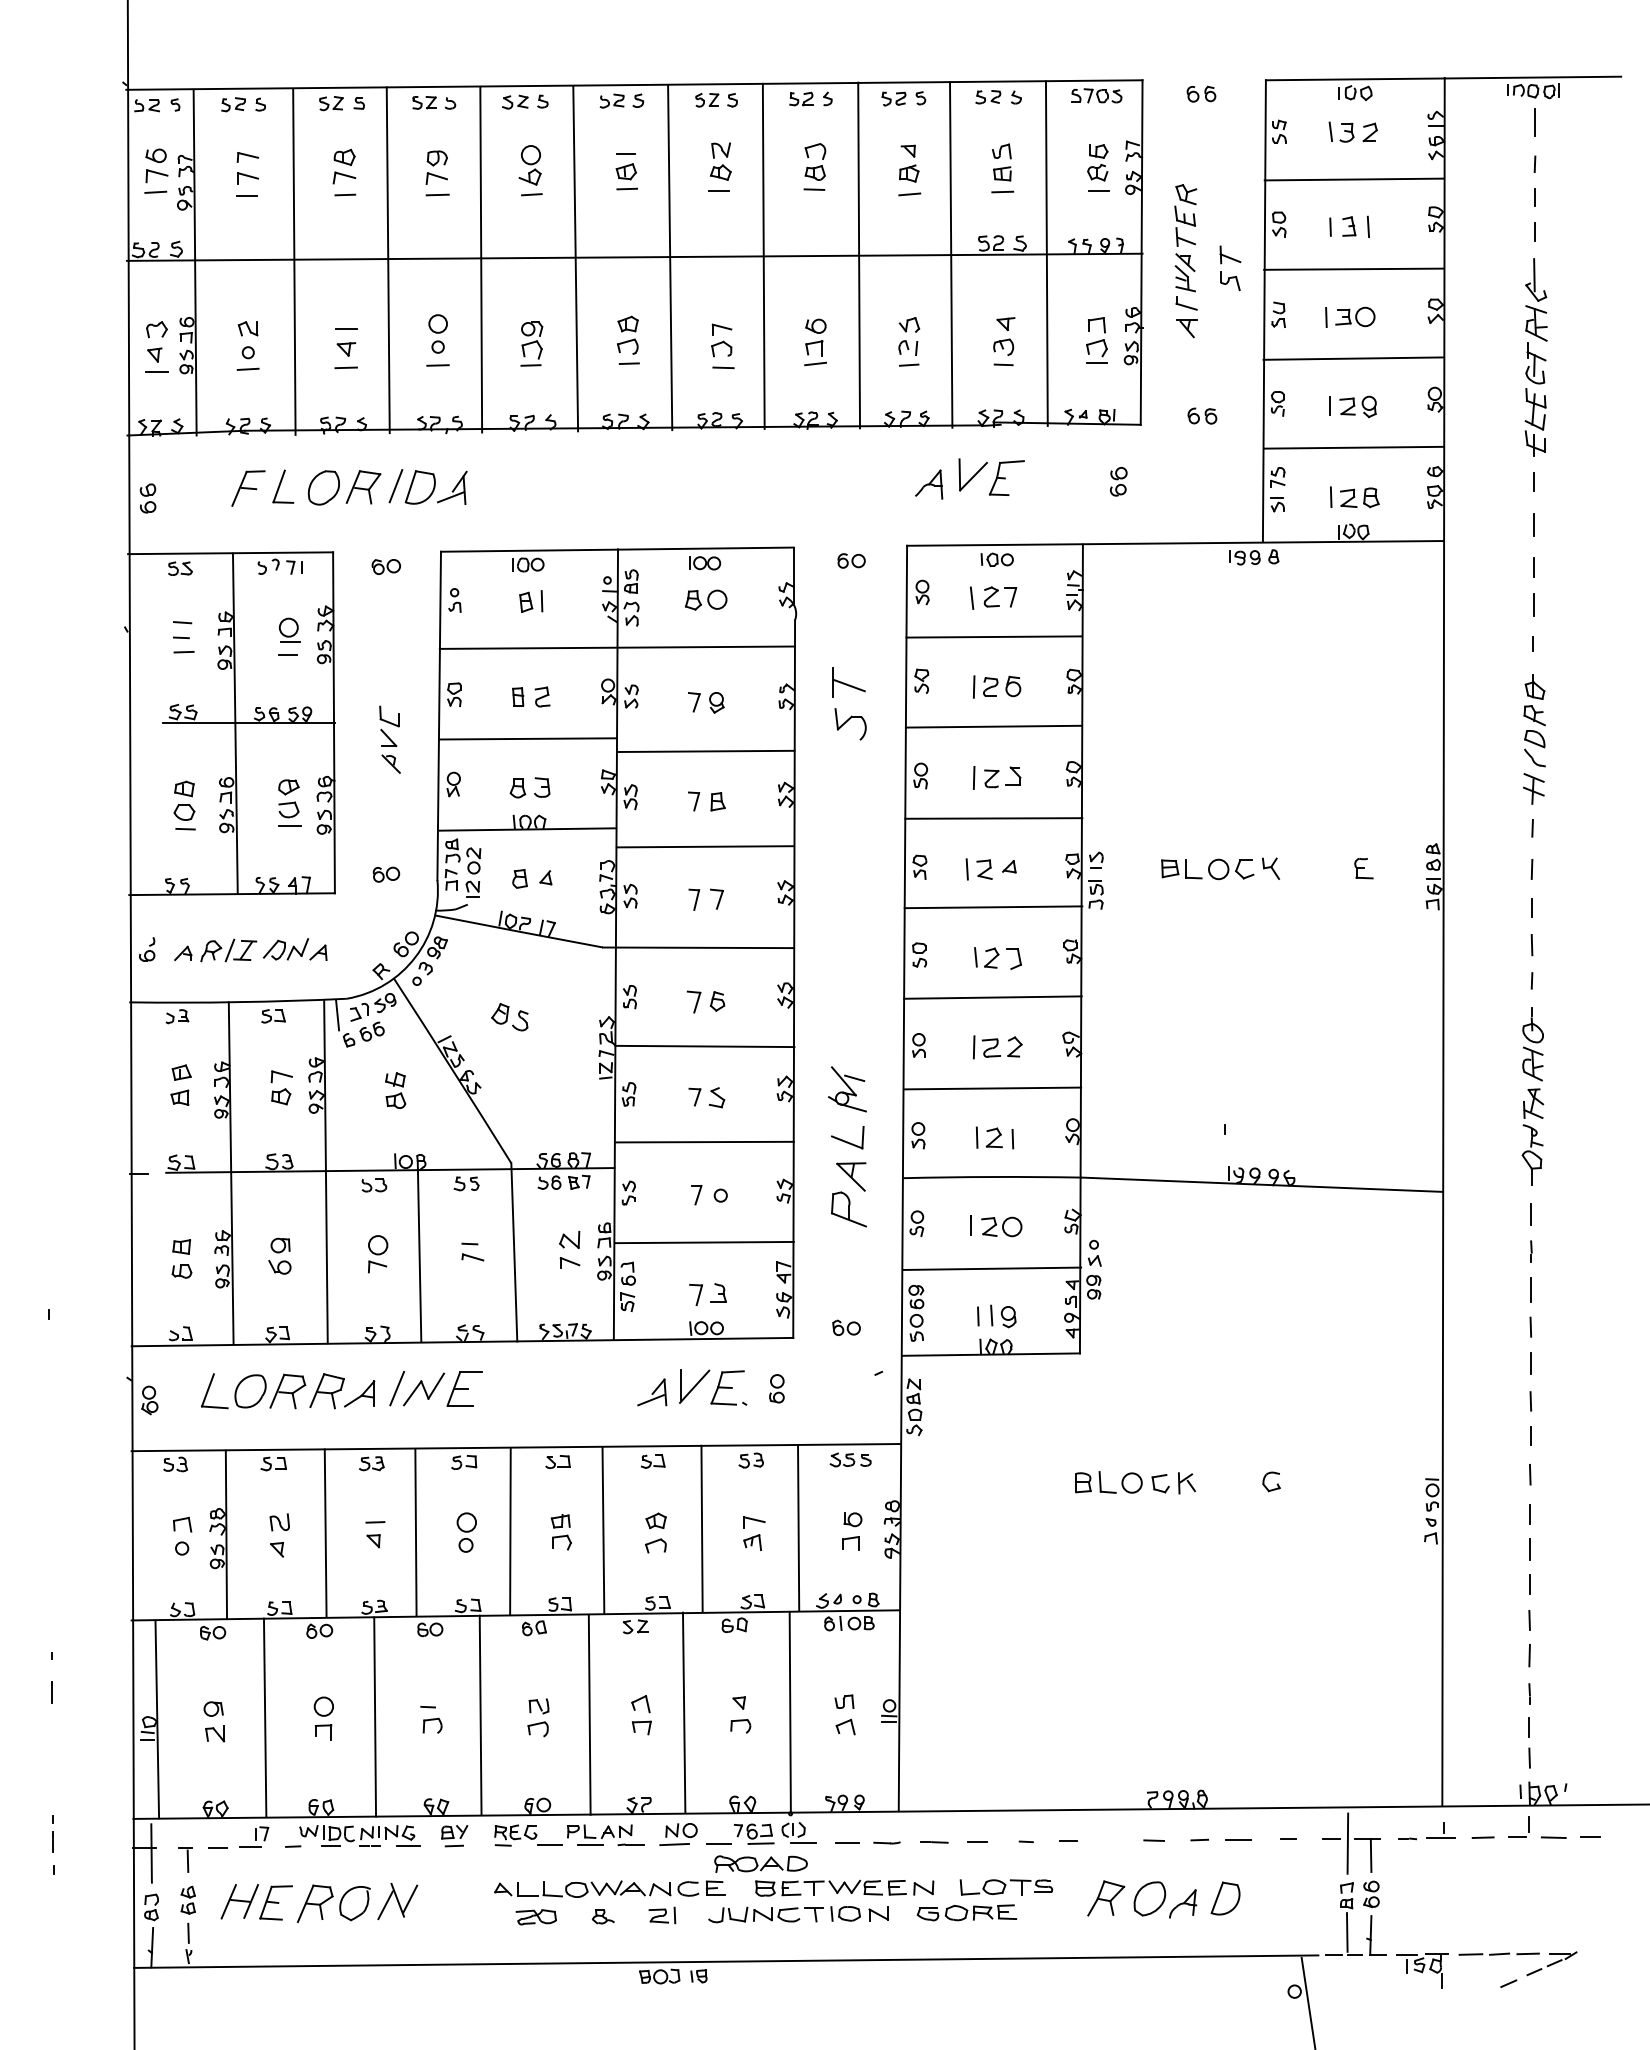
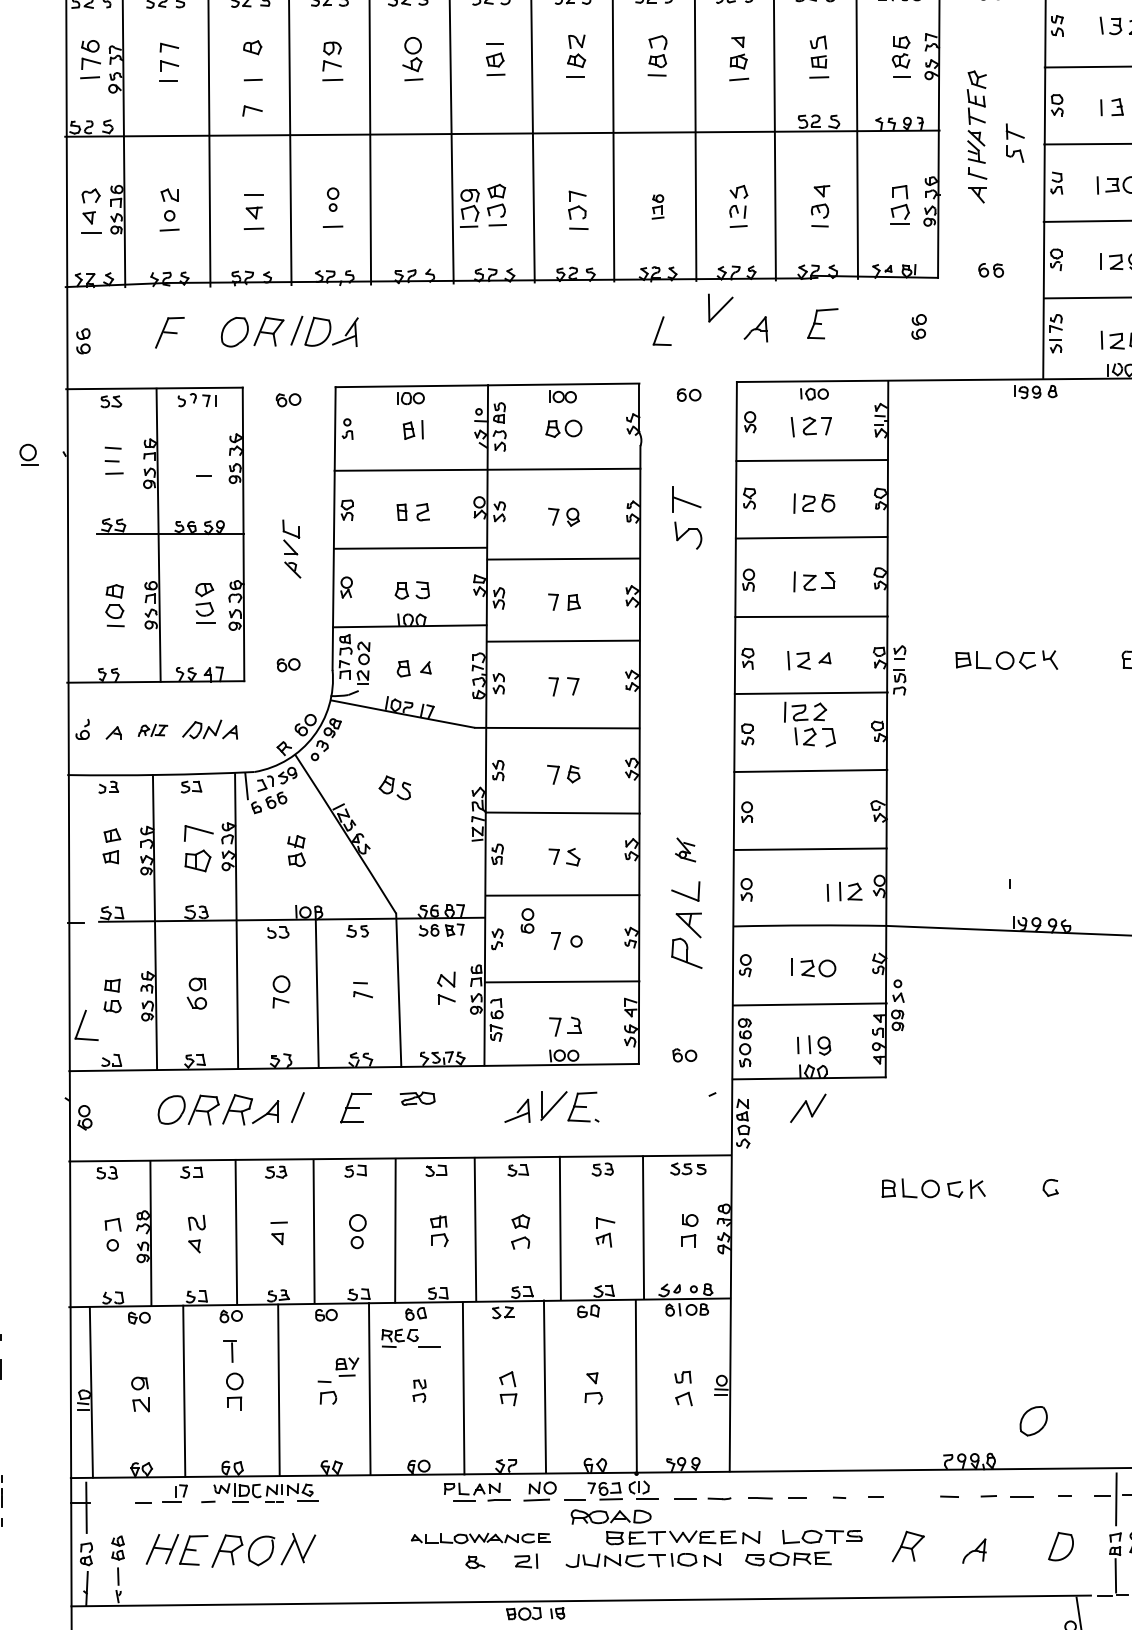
part: (344, 177) -> (252, 110), moved
part: (437, 333) -> (332, 199), size x0.7
part: (815, 342) -> (658, 207), size x0.6
part: (531, 343) -> (469, 207), moved
part: (972, 474) -> (720, 307), moved
part: (283, 486) -> (662, 330), moved
part: (289, 629) -> (28, 454), moved
part: (228, 950) -> (152, 730), size x0.6
part: (997, 1047) -> (805, 712), moved
part: (281, 1087) -> (198, 848), size x1.6
part: (847, 1089) -> (685, 850), size x0.6
part: (989, 1137) -> (850, 891), moved
part: (776, 1388) -> (527, 920), moved
part: (423, 1389) -> (807, 1108), moved
part: (214, 1391) -> (86, 1025), moved
part: (538, 1717) -> (419, 1390), size x0.7
part: (528, 1835) -> (410, 1338), moved
part: (454, 1836) -> (347, 1367), moved
part: (185, 1859) -> (230, 1351), moved
part: (609, 1888) -> (480, 1537), size x0.7
part: (1149, 1898) -> (1033, 1420), moved
part: (1225, 1898) -> (1060, 1546), moved
part: (535, 1917) -> (416, 1098), moved

